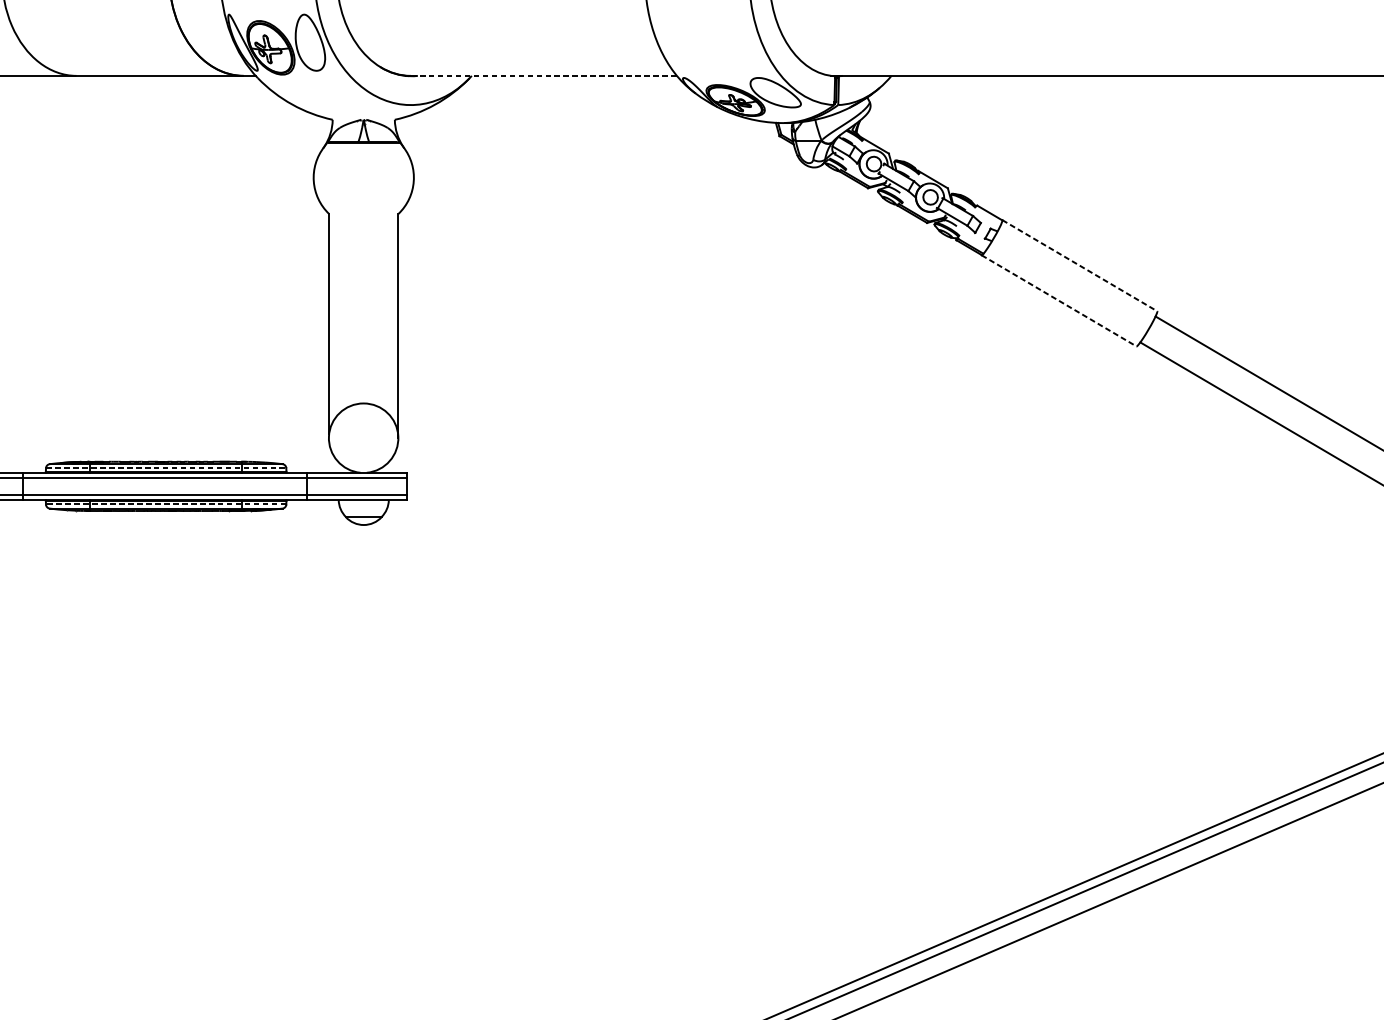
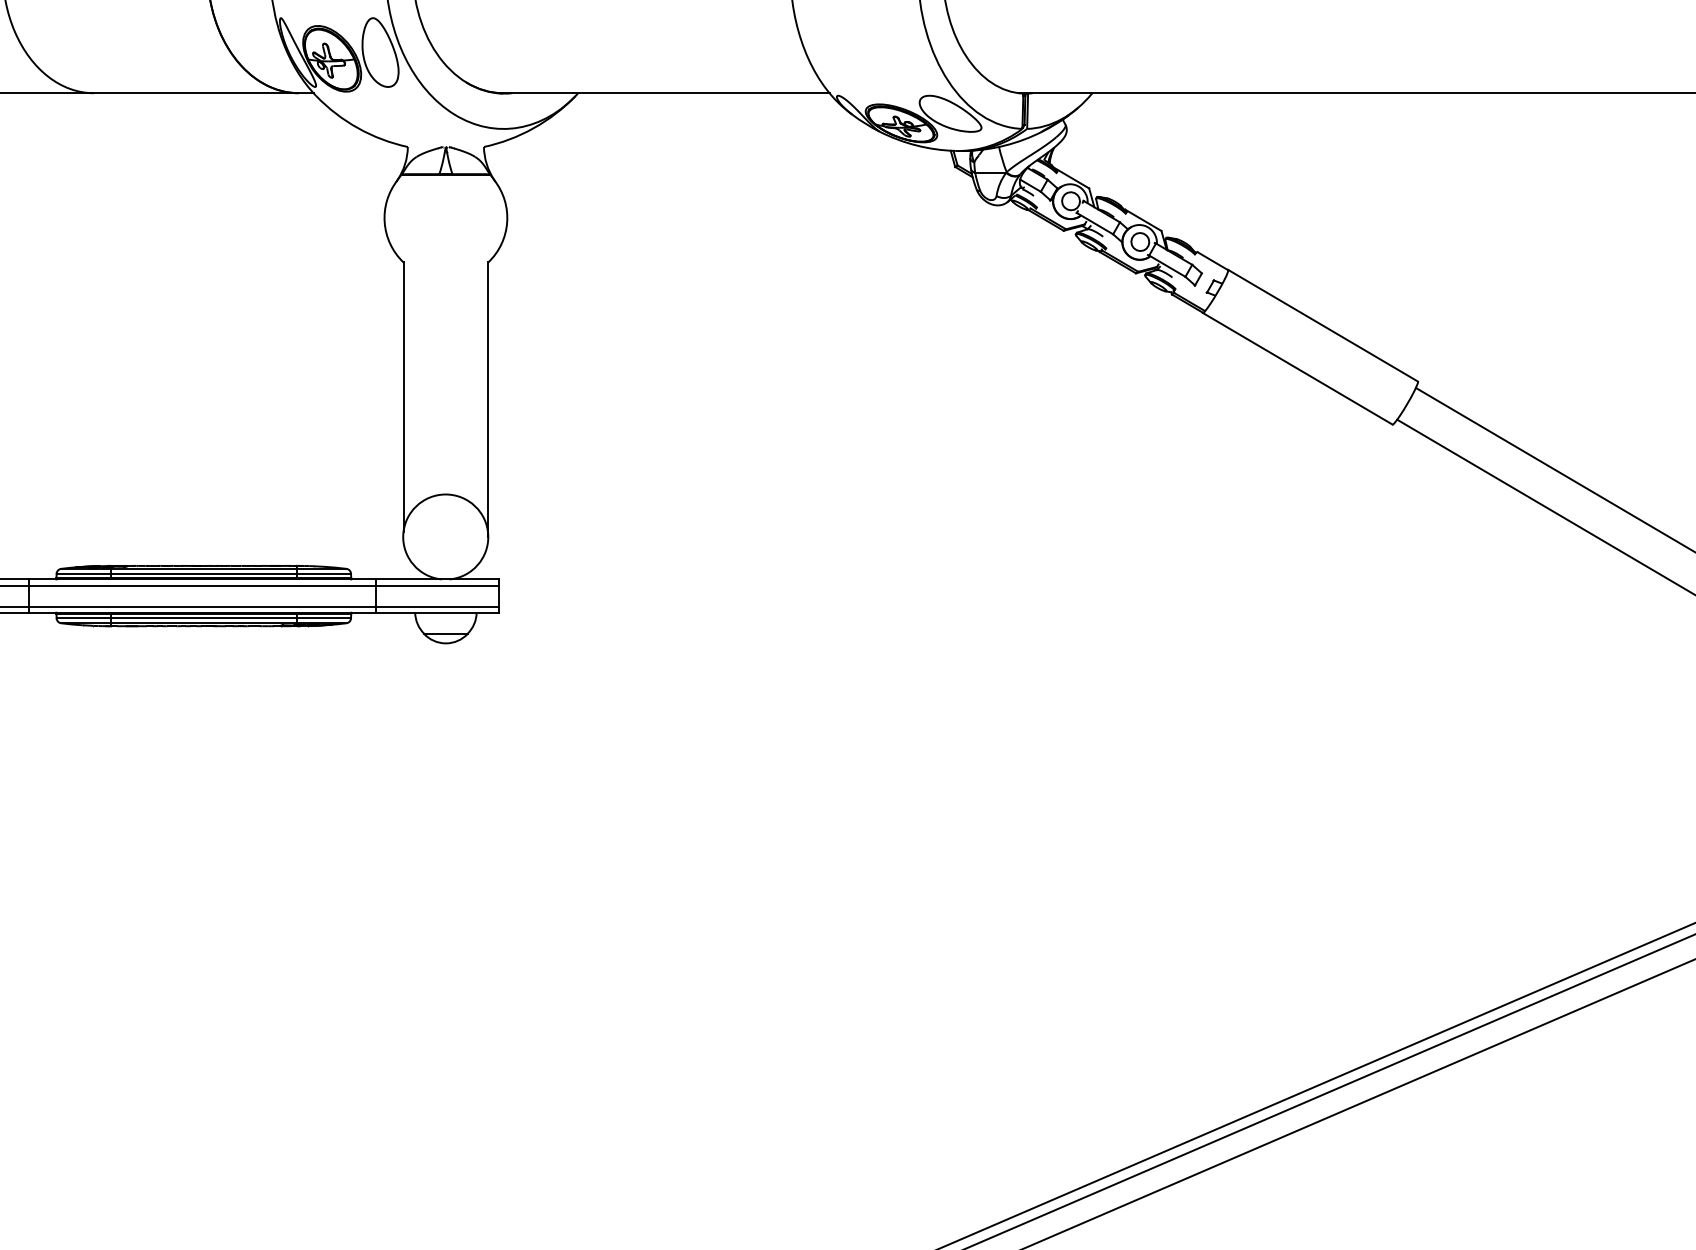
line: (540, 76) -> (662, 93), dashed -> solid
line: (1080, 265) -> (1323, 325), dashed -> solid
line: (1059, 301) -> (1298, 369), dashed -> solid
line: (166, 467) -> (204, 573), dashed -> solid
line: (165, 504) -> (203, 618), dashed -> solid

